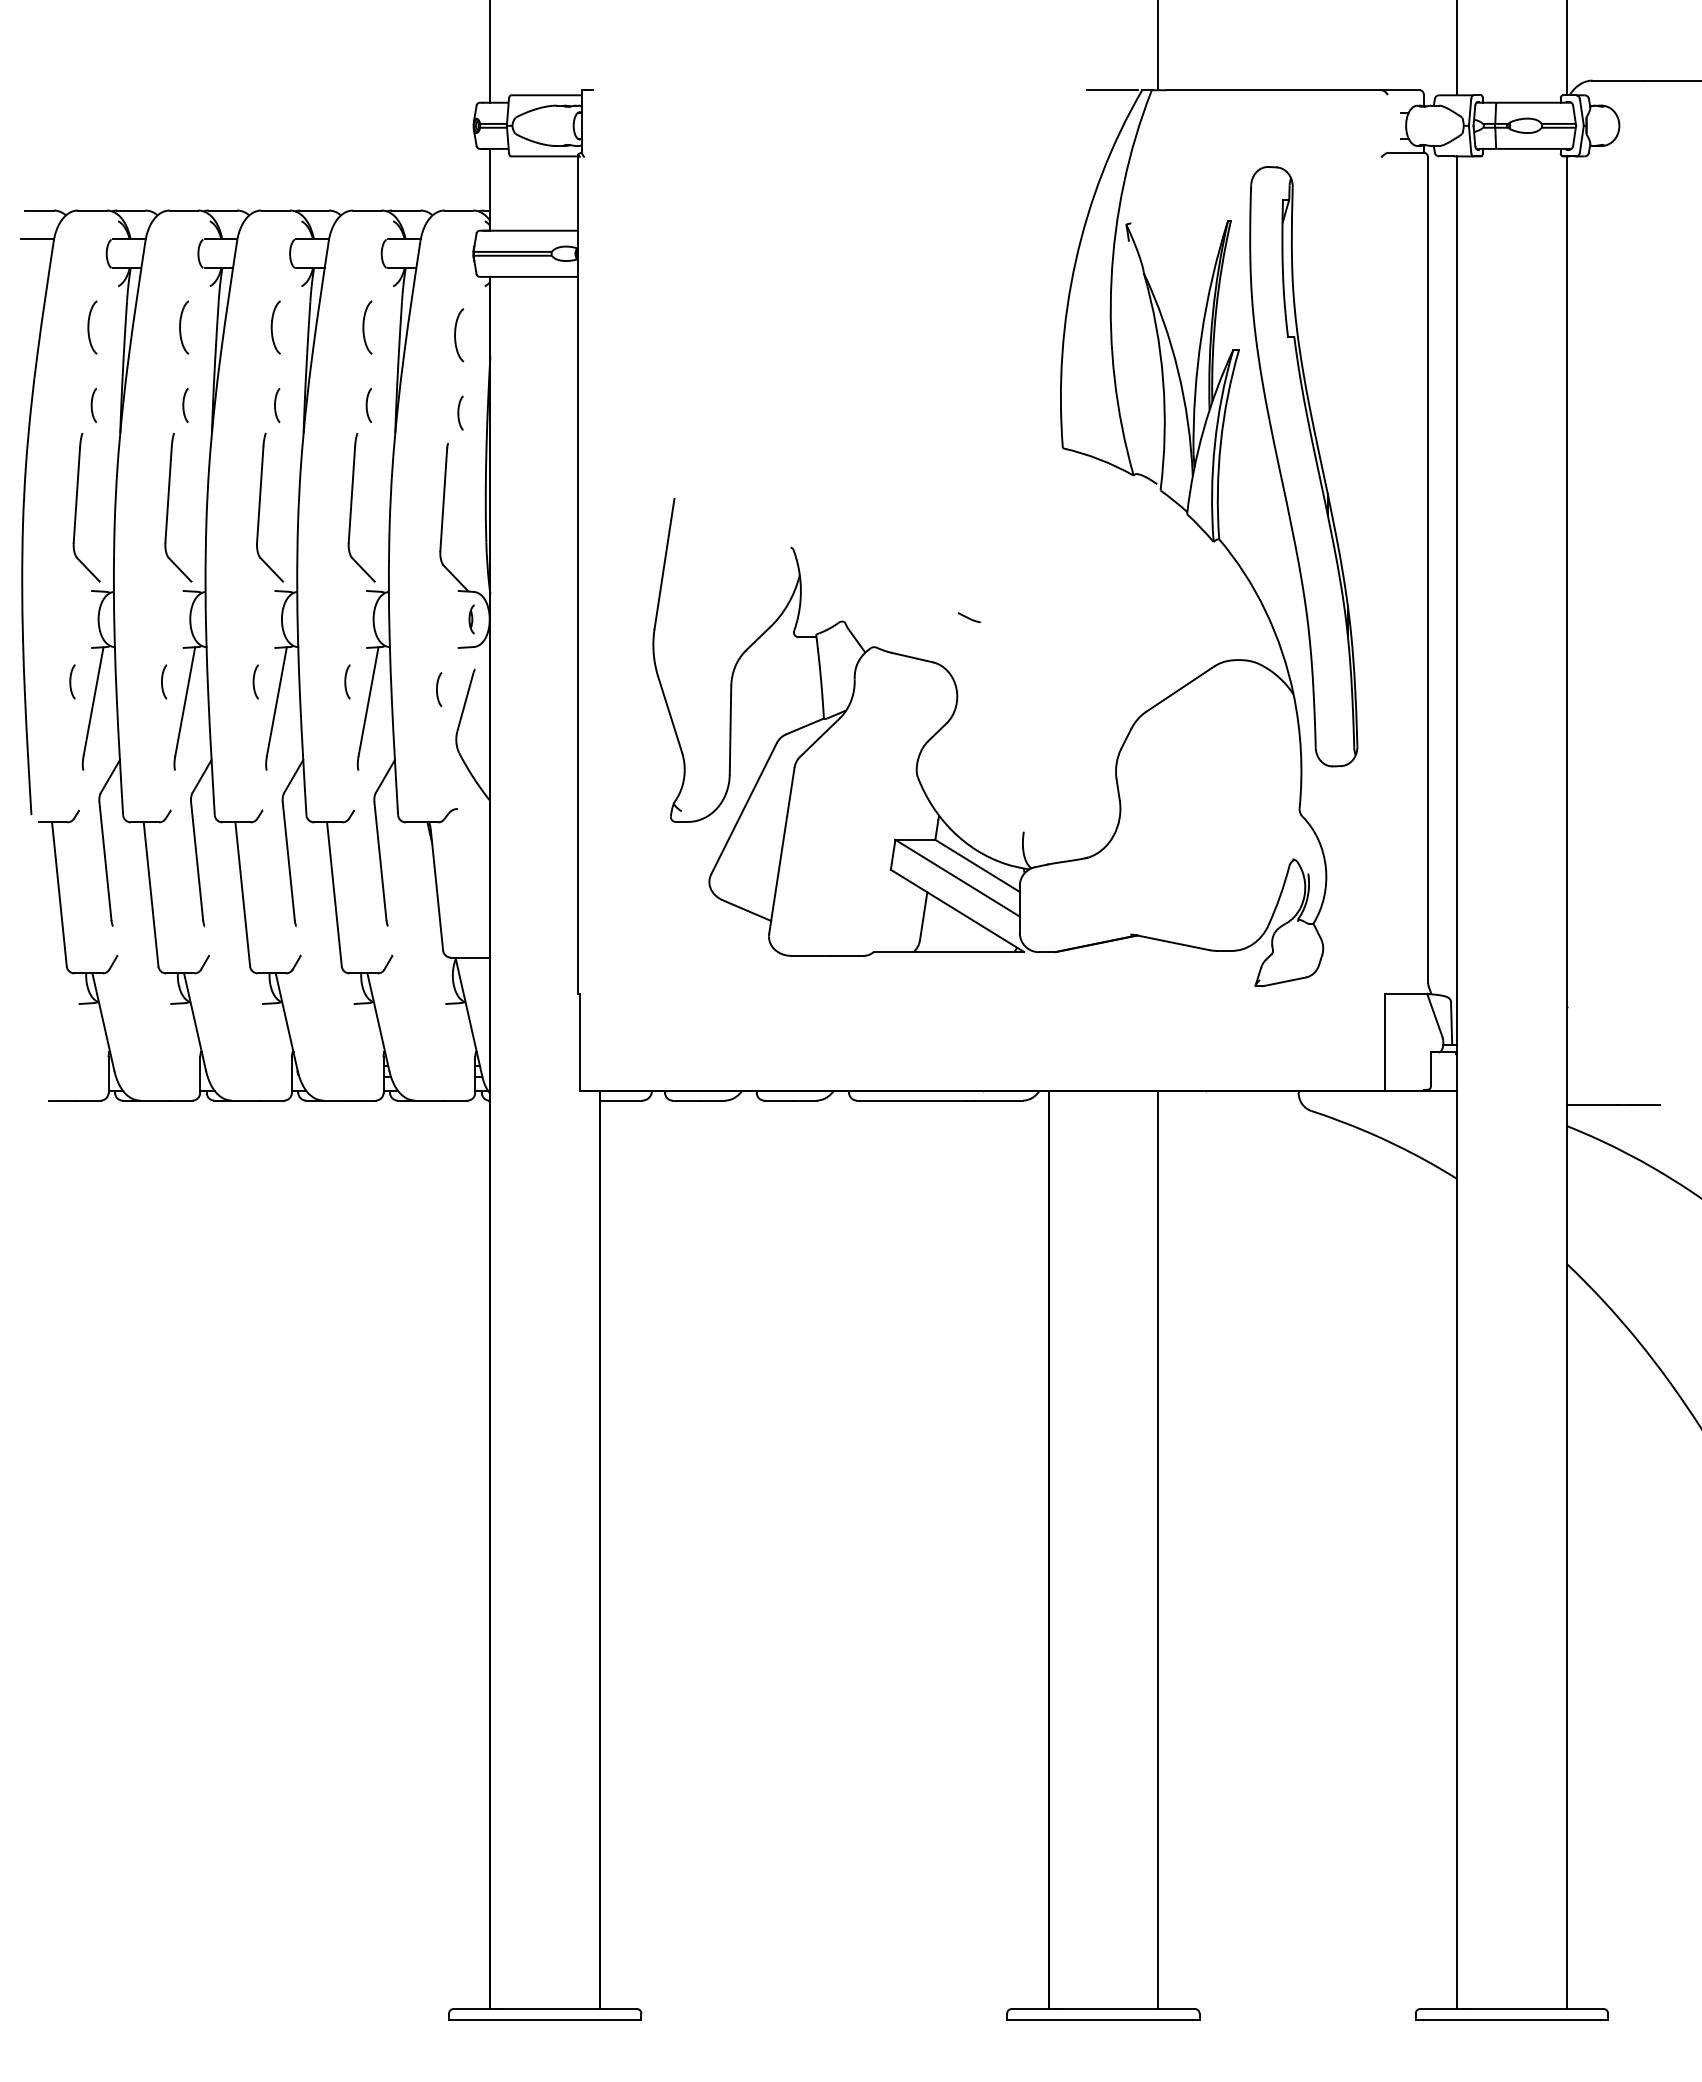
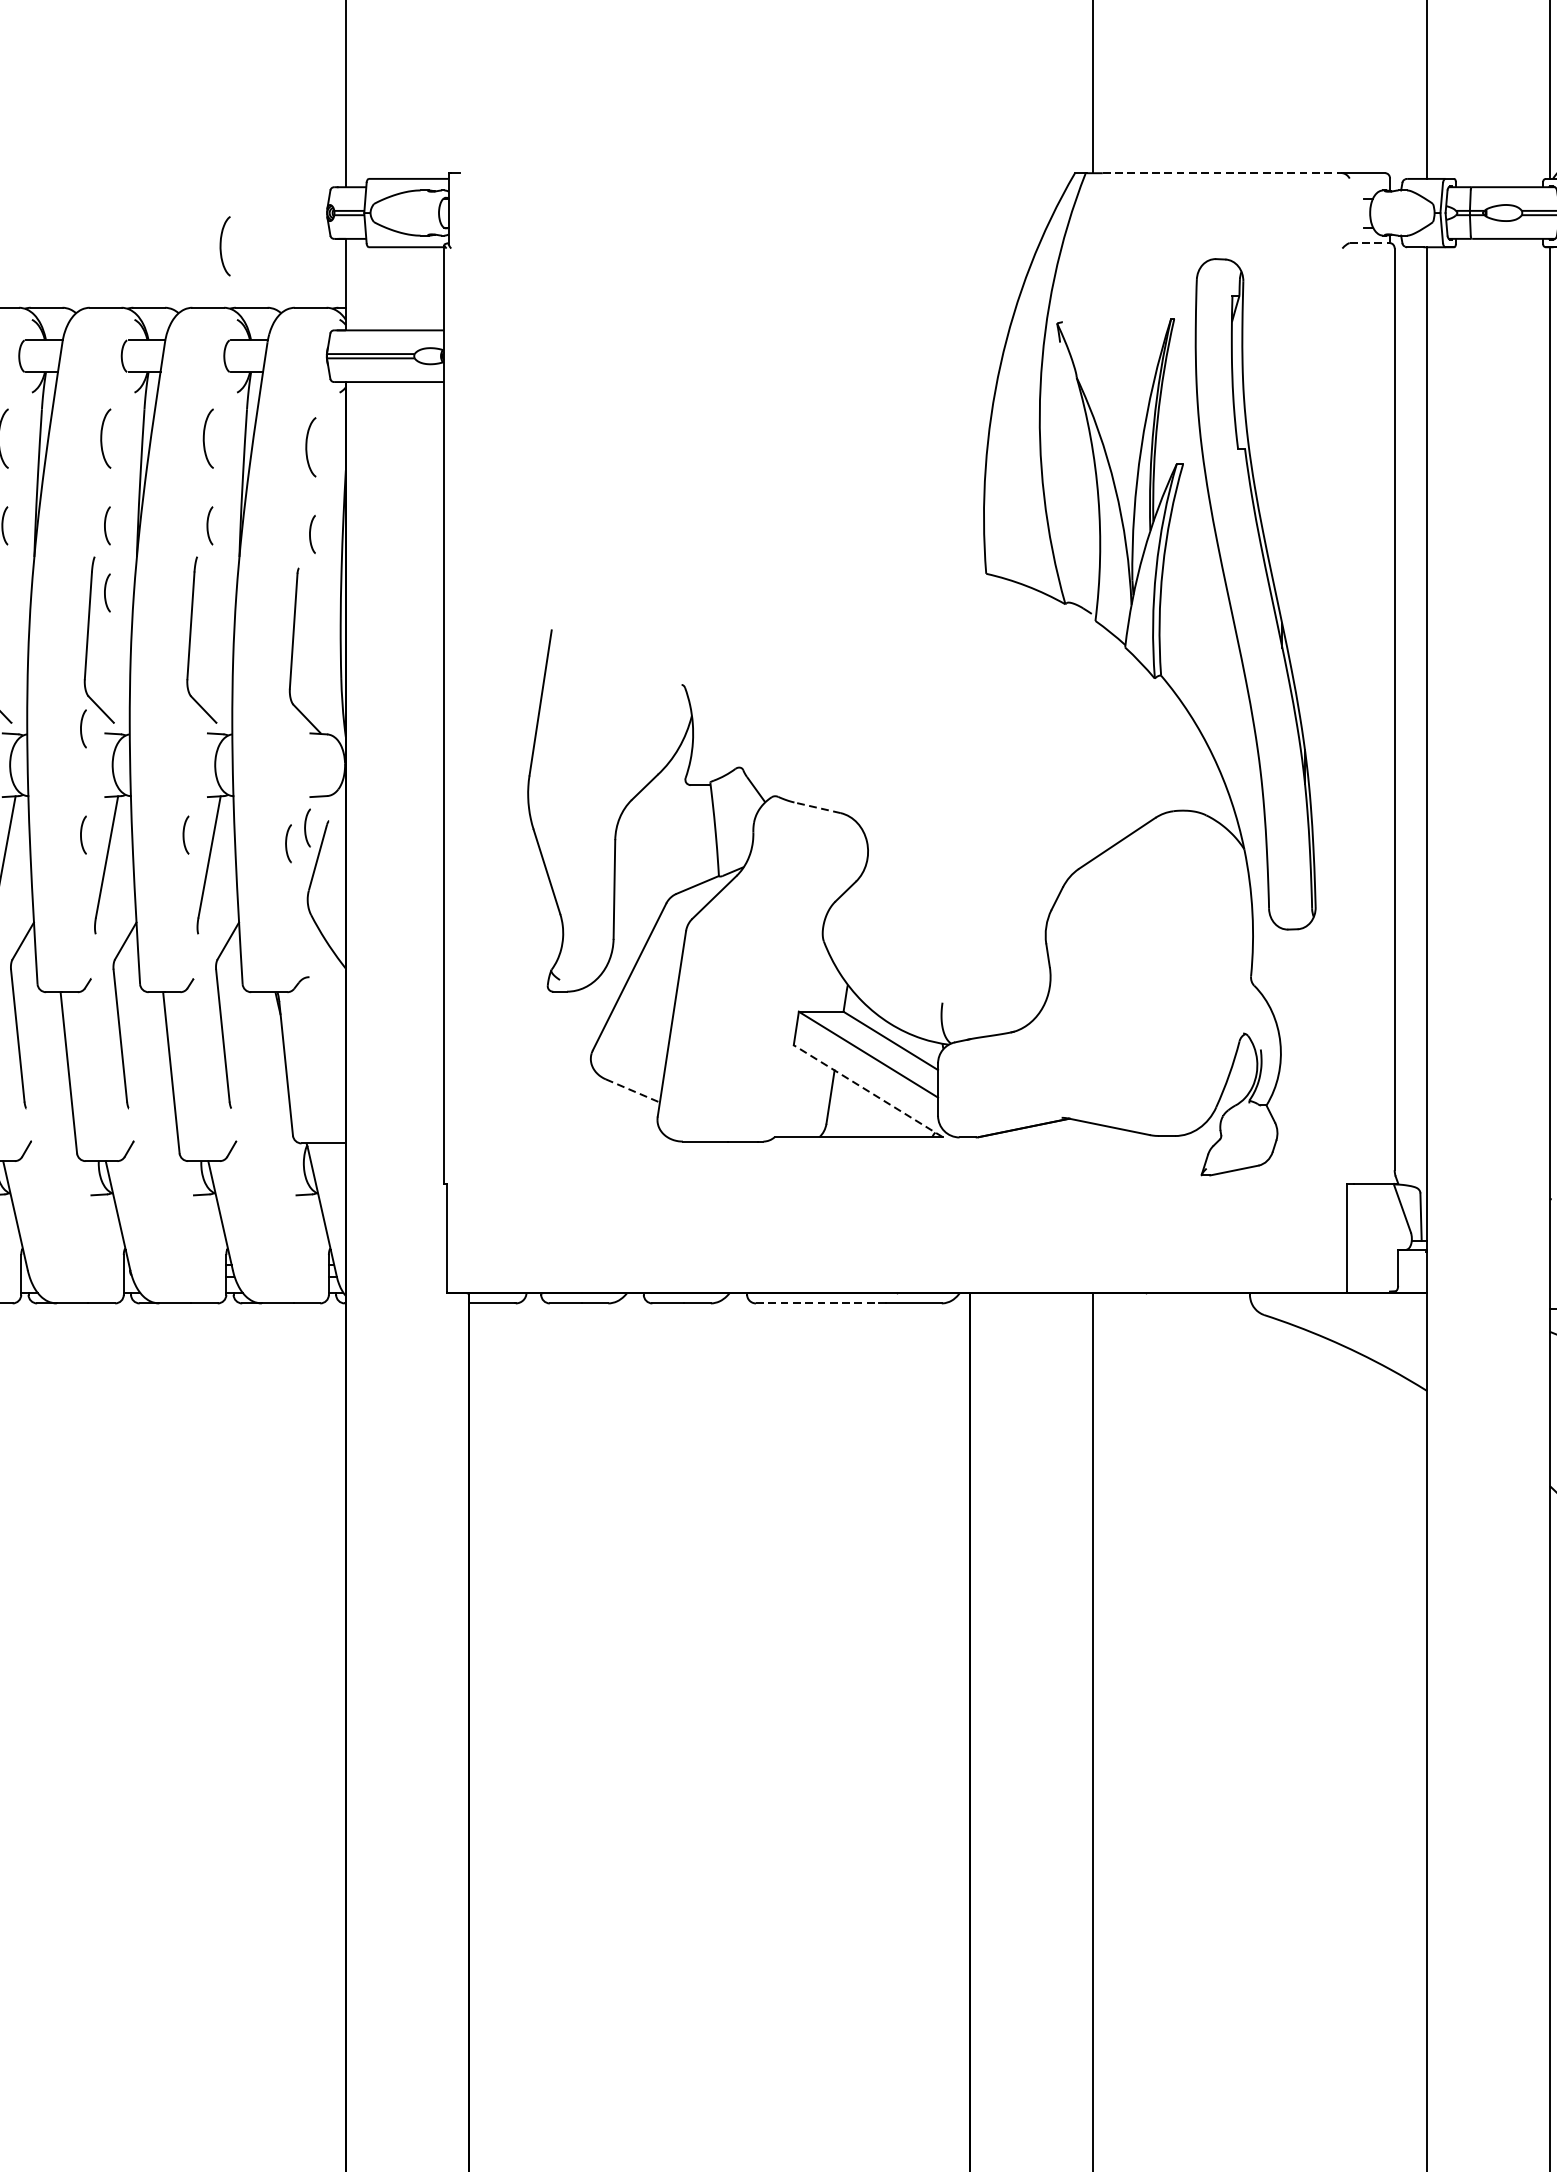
line: (1112, 90) -> (1041, 173), removed
line: (1274, 90) -> (1222, 173), solid -> dashed
line: (1406, 152) -> (1370, 242), solid -> dashed
curve: (379, 155) -> (221, 246), added
curve: (275, 465) -> (105, 592), added
curve: (254, 586) -> (81, 728), added
part: (969, 617) -> (881, 763), removed
part: (471, 619) -> (324, 765), removed
line: (911, 657) -> (816, 807), solid -> dashed
part: (456, 675) -> (307, 827), added
line: (747, 910) -> (633, 1090), solid -> dashed
line: (957, 910) -> (868, 1090), solid -> dashed
line: (912, 1100) -> (818, 1303), solid -> dashed

